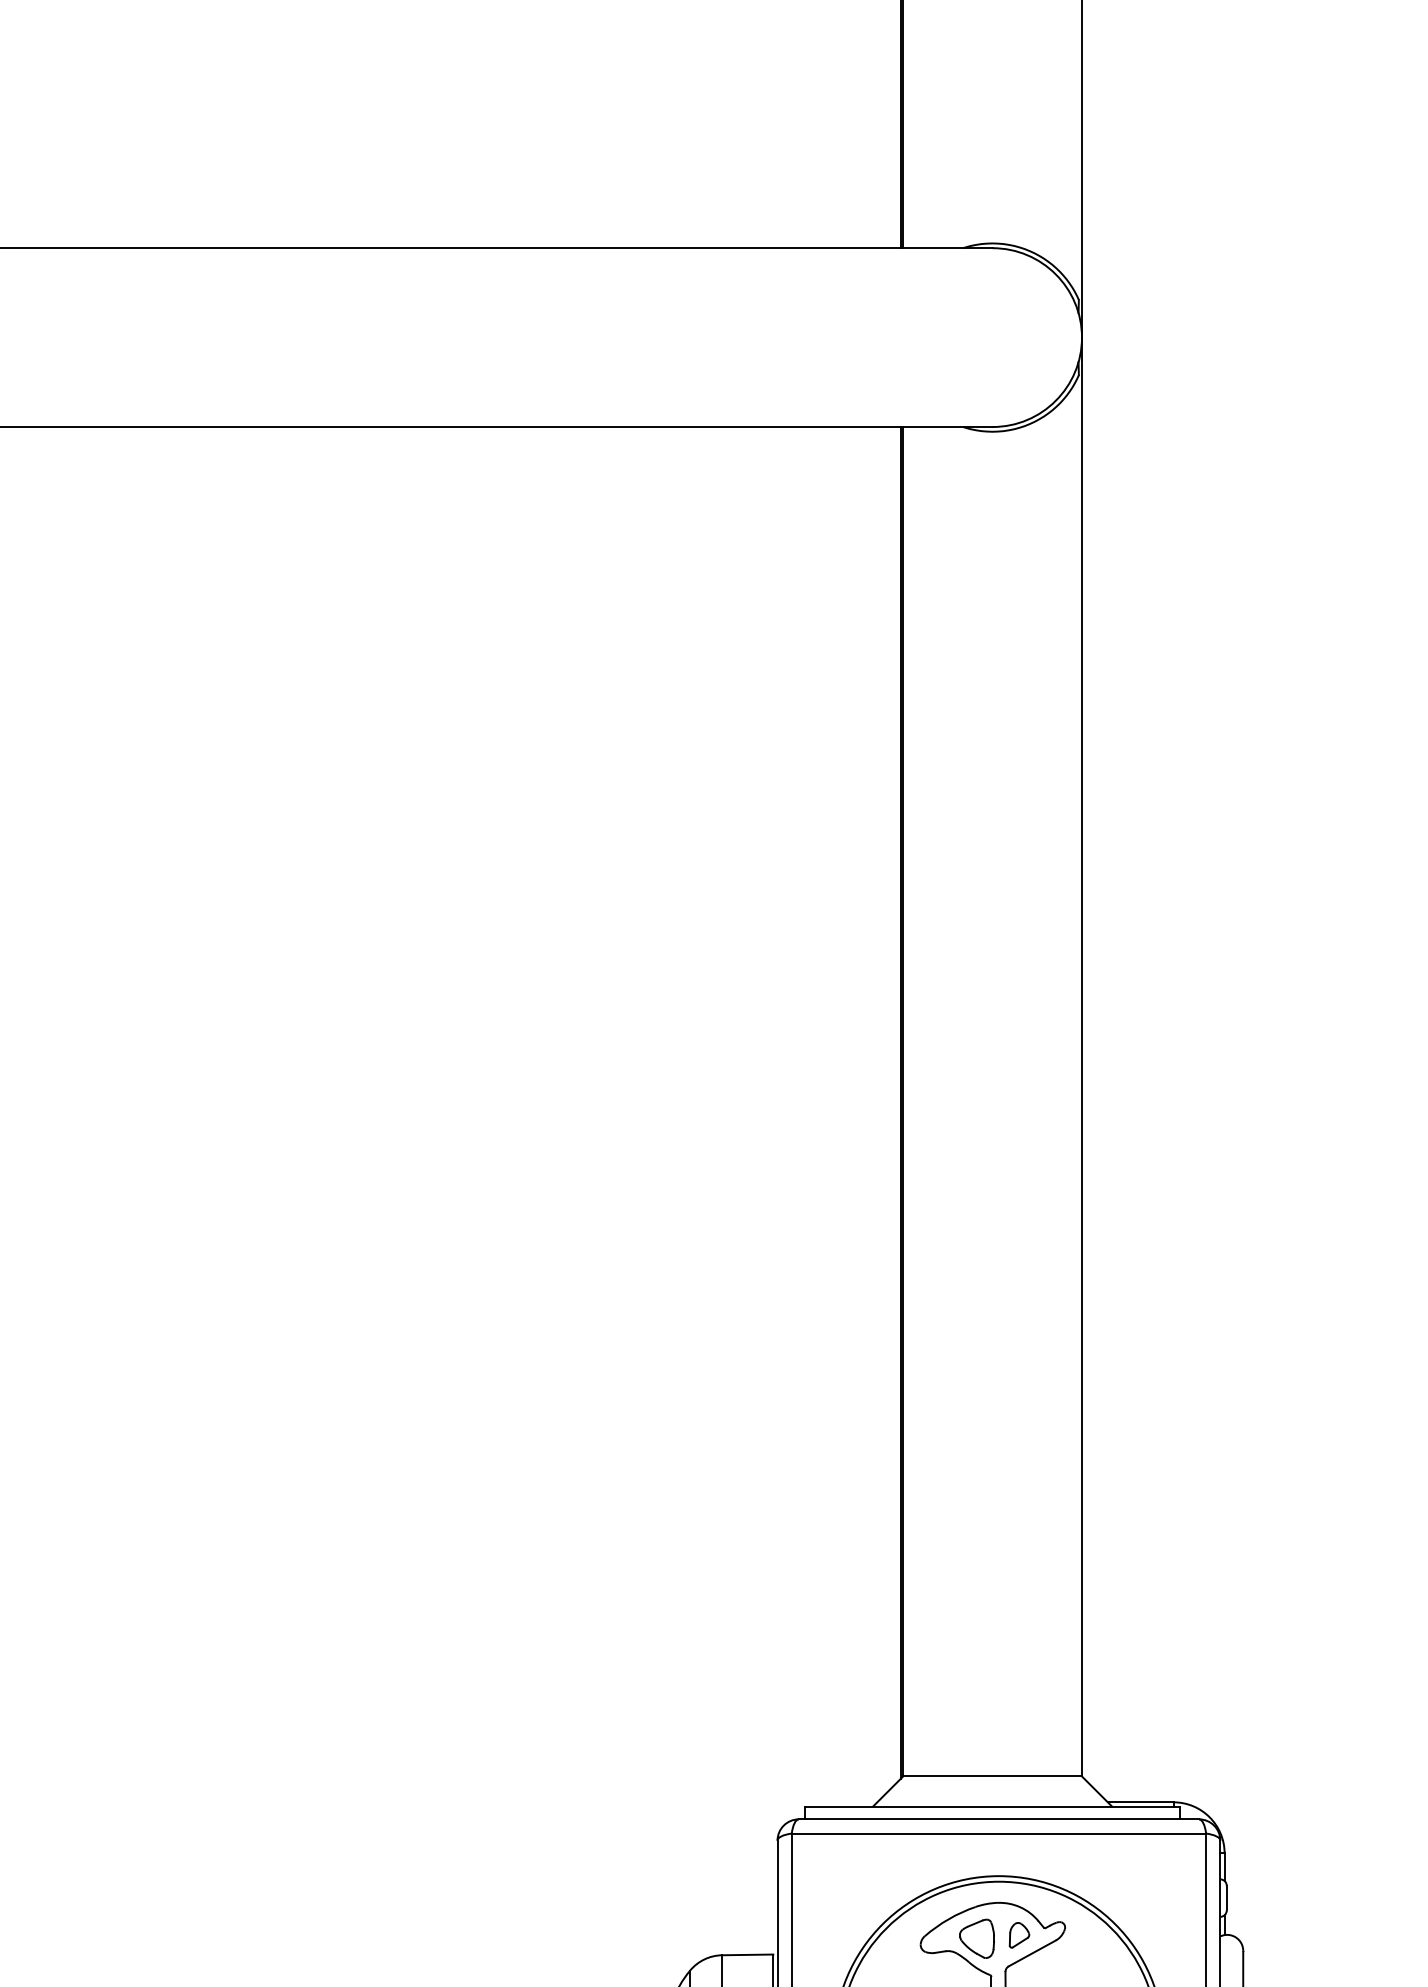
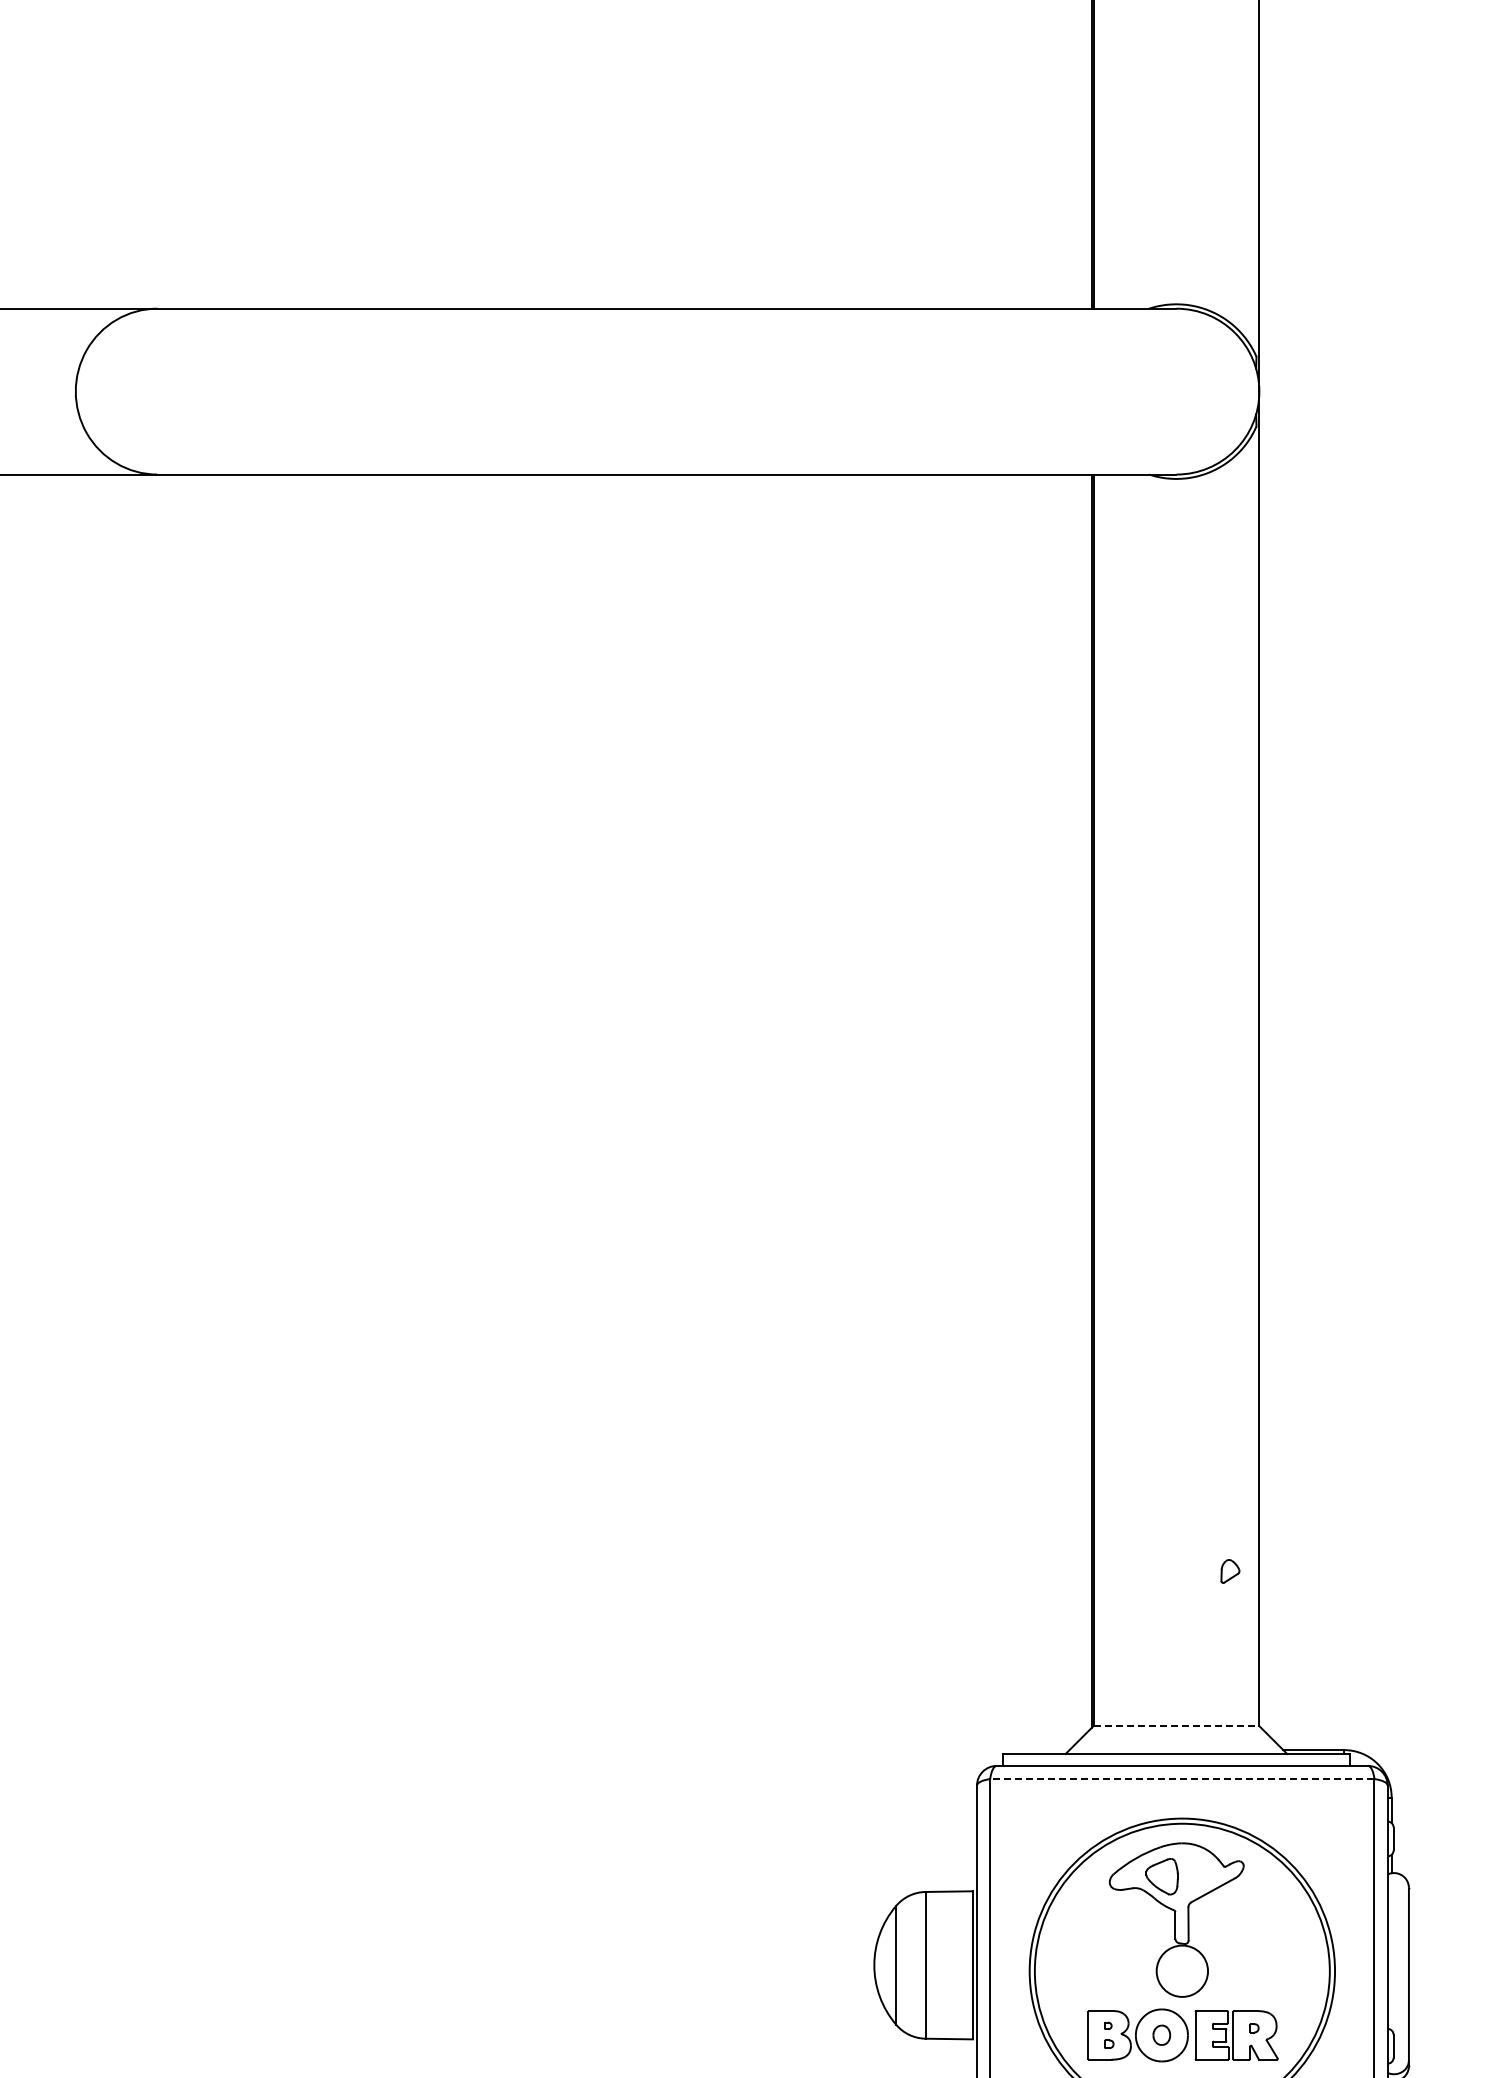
line: (992, 1776) -> (1176, 1726), solid -> dashed
line: (998, 1834) -> (1181, 1779), solid -> dashed
part: (1019, 1935) -> (1230, 1571), moved

